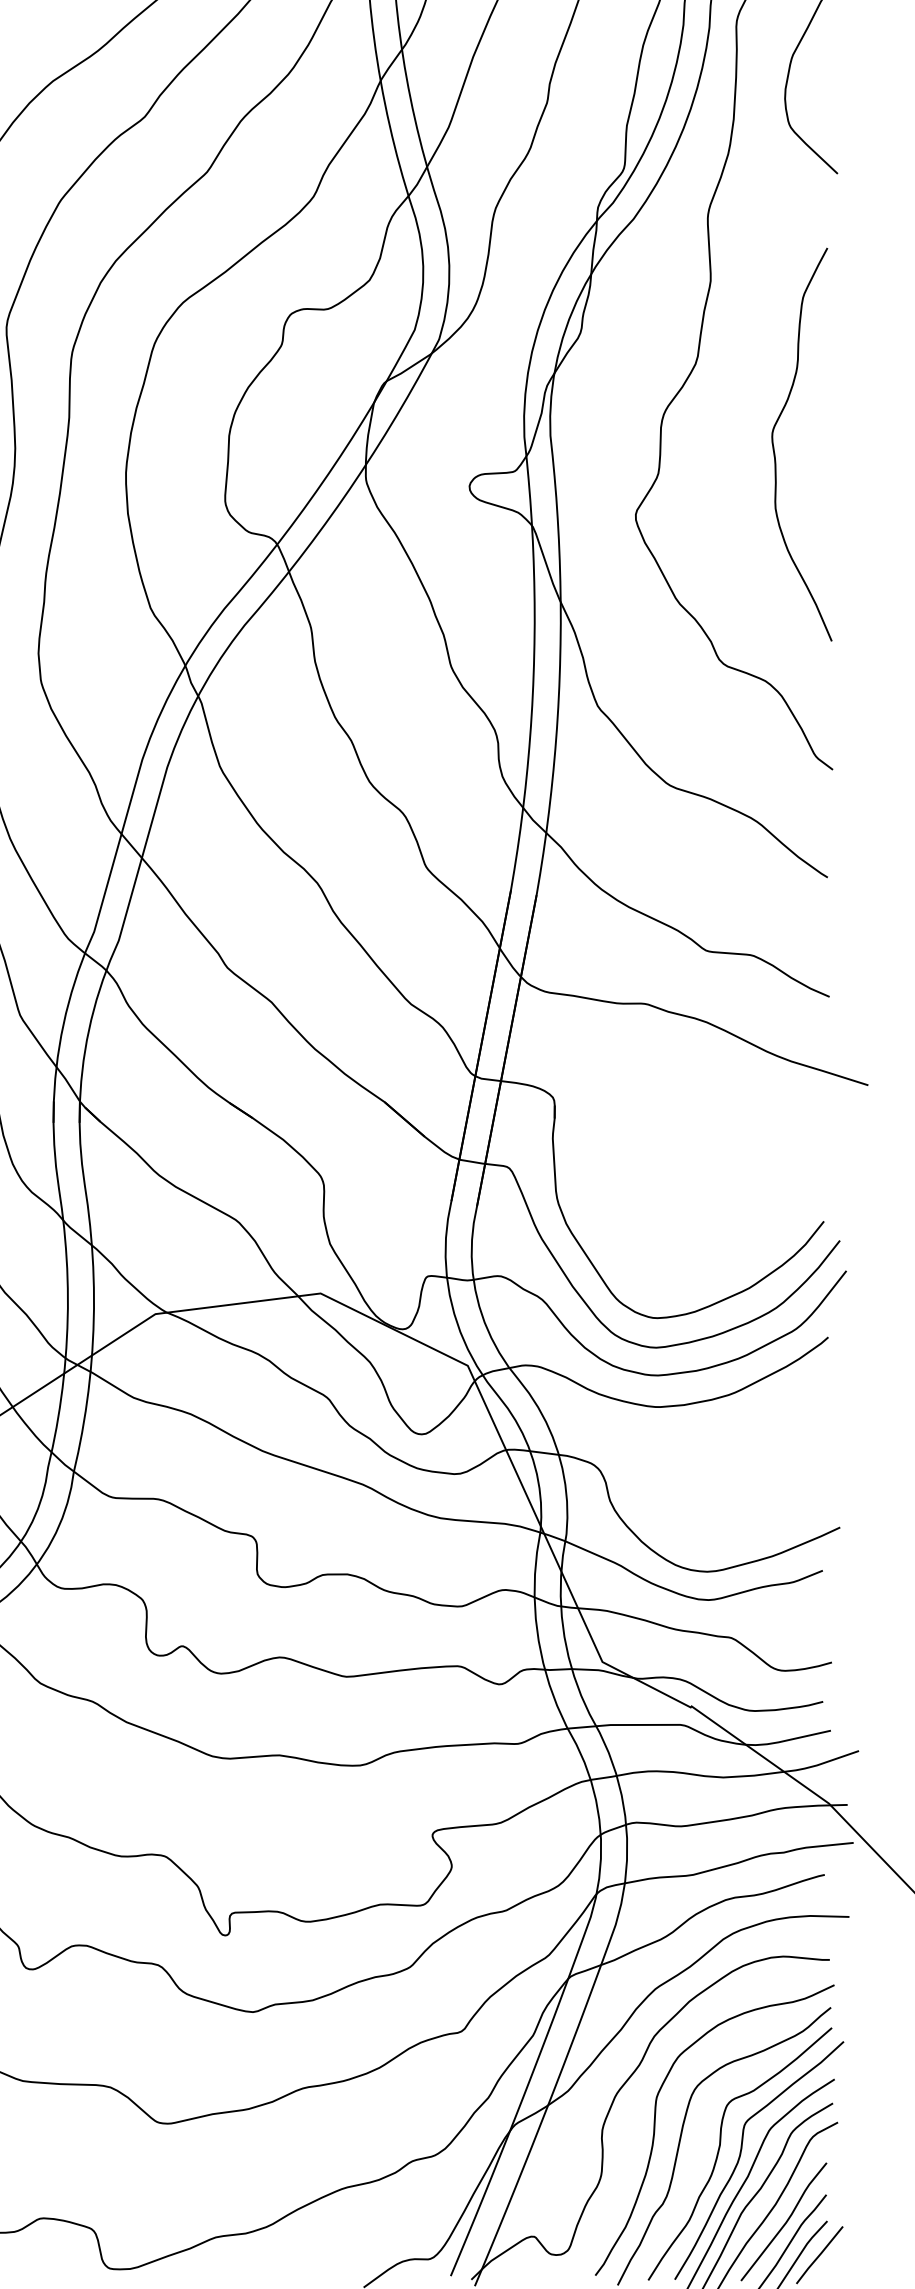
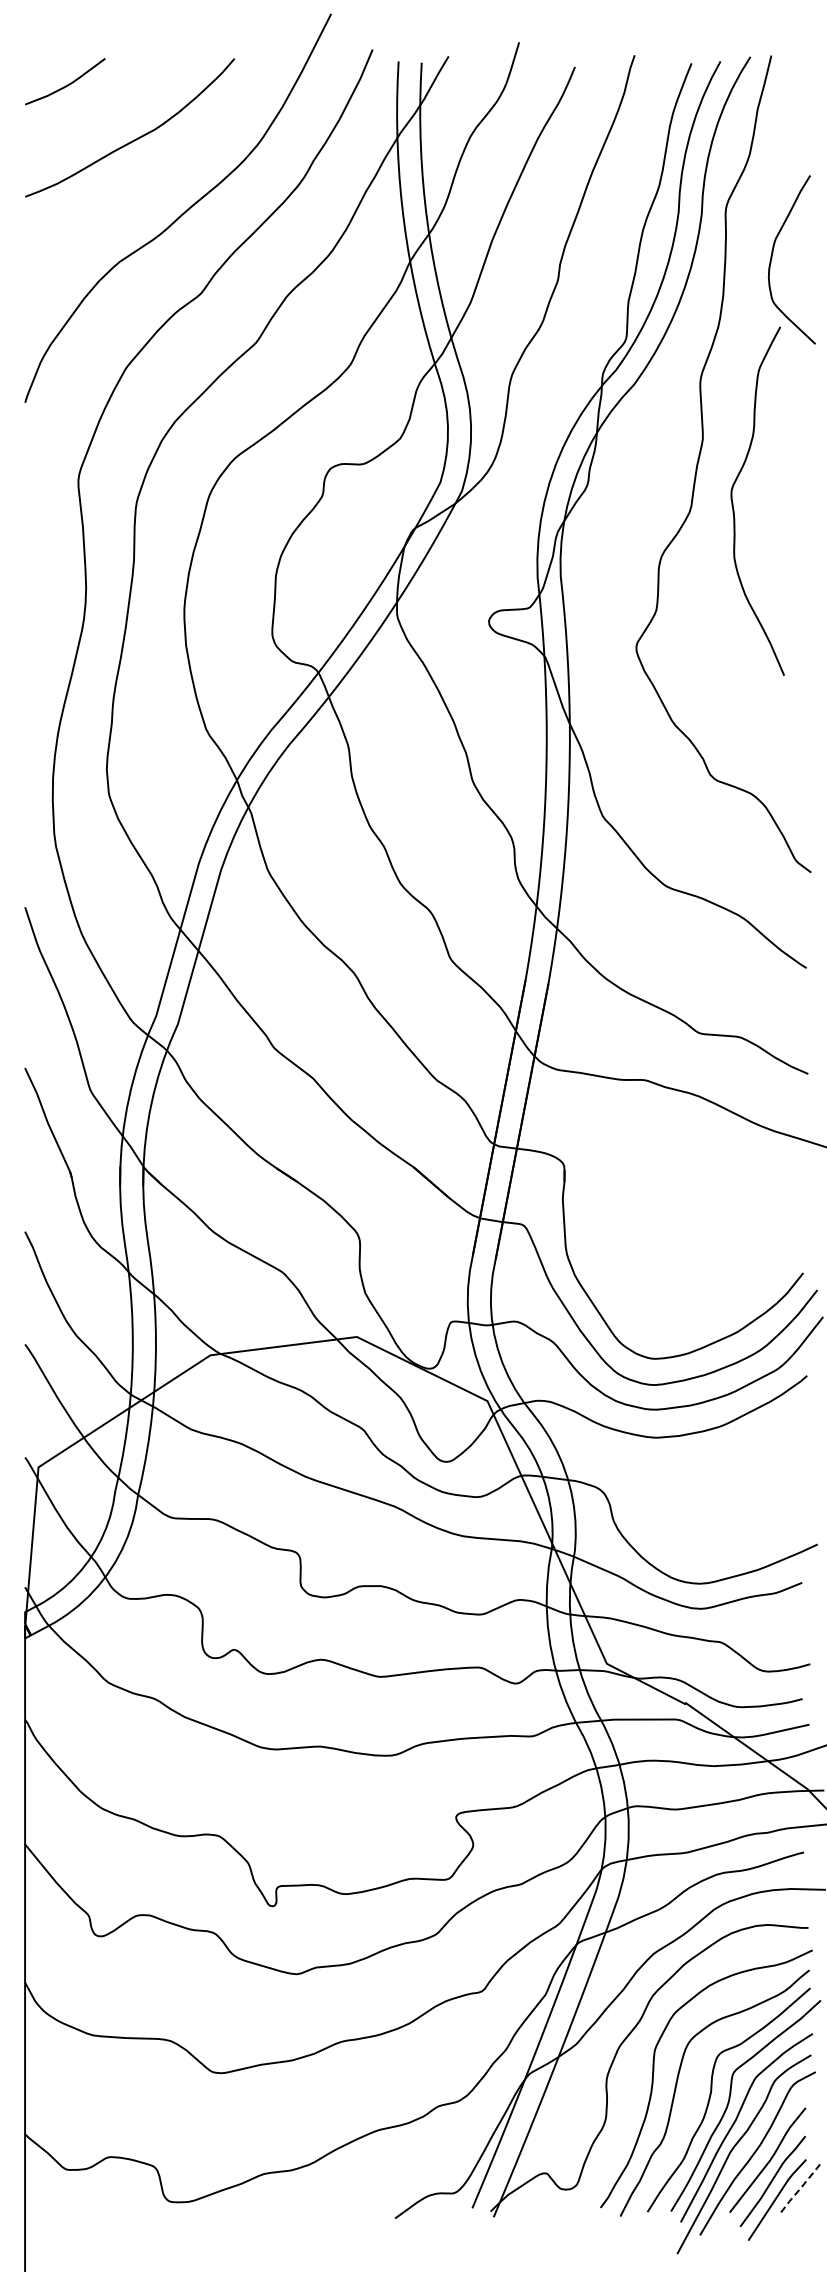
curve: (774, 446) -> (733, 502), moved
line: (819, 2255) -> (799, 2190), solid -> dashed

